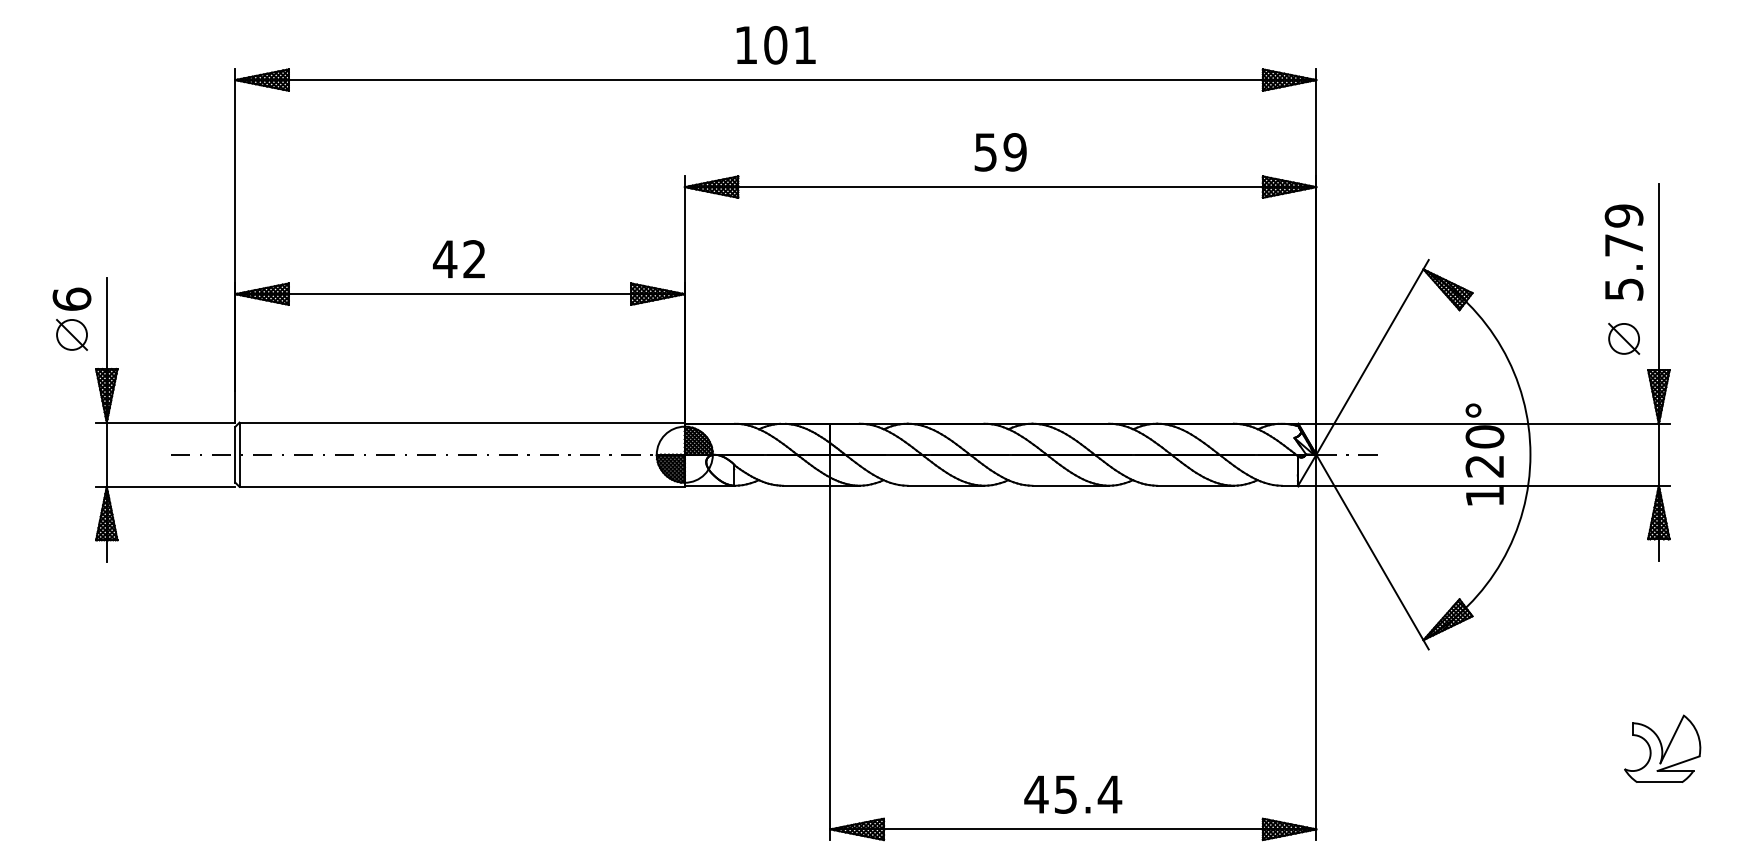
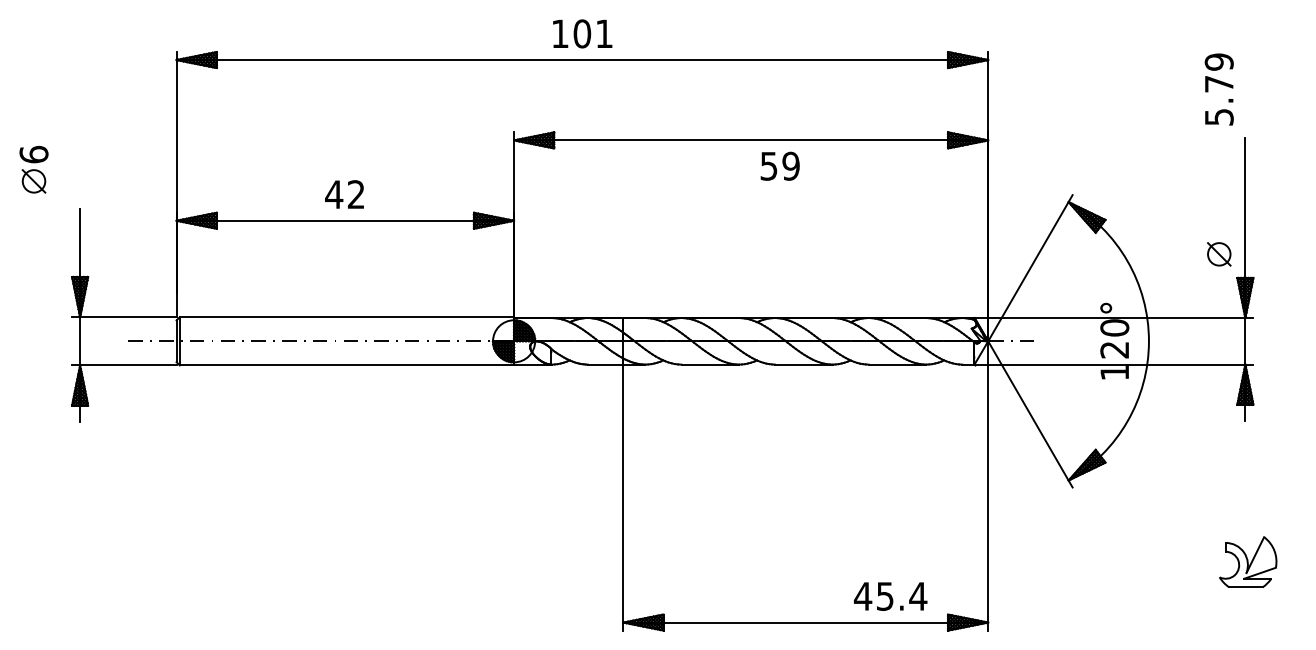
text: (999, 151) -> (779, 165), moved
text: (1623, 252) -> (1218, 89), moved
part: (71, 319) -> (33, 169), moved
text: (1072, 794) -> (890, 596), moved

